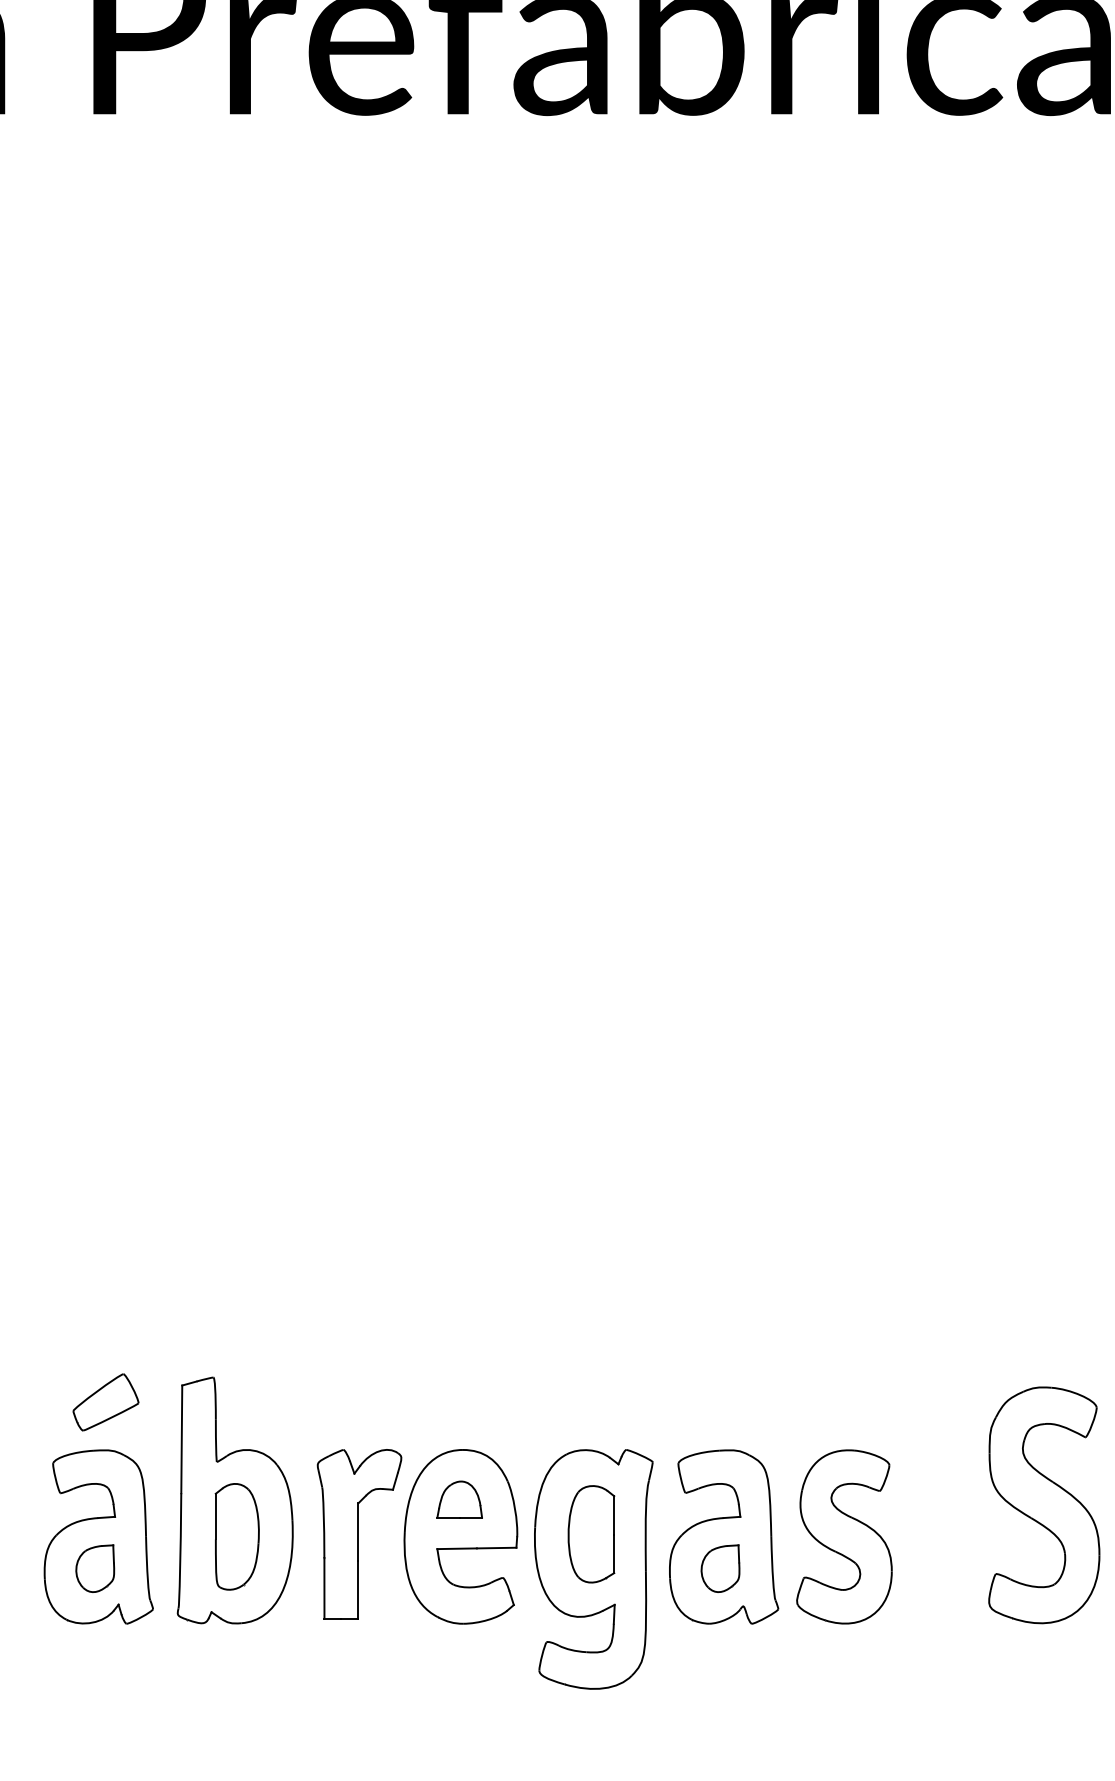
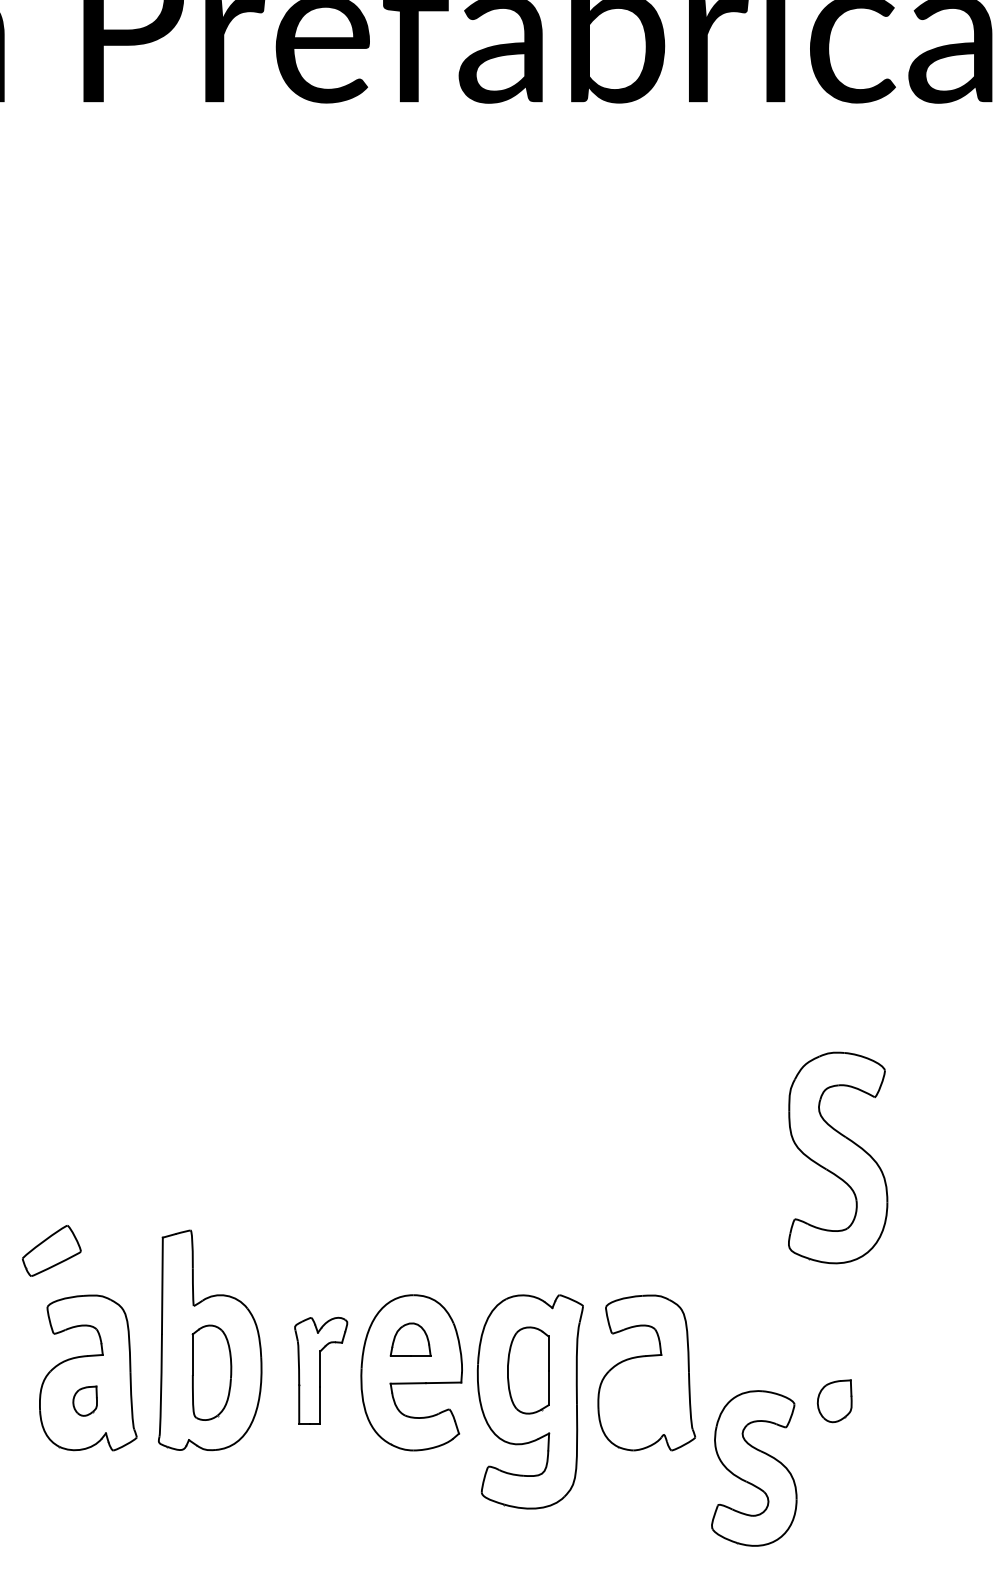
part: (105, 1402) -> (51, 1251), moved
part: (1044, 1505) -> (838, 1158), moved
part: (359, 1534) -> (321, 1370), size x0.7
part: (844, 1536) -> (754, 1468), moved
part: (95, 1568) -> (85, 1401), size x0.7
part: (720, 1568) -> (834, 1401), moved

